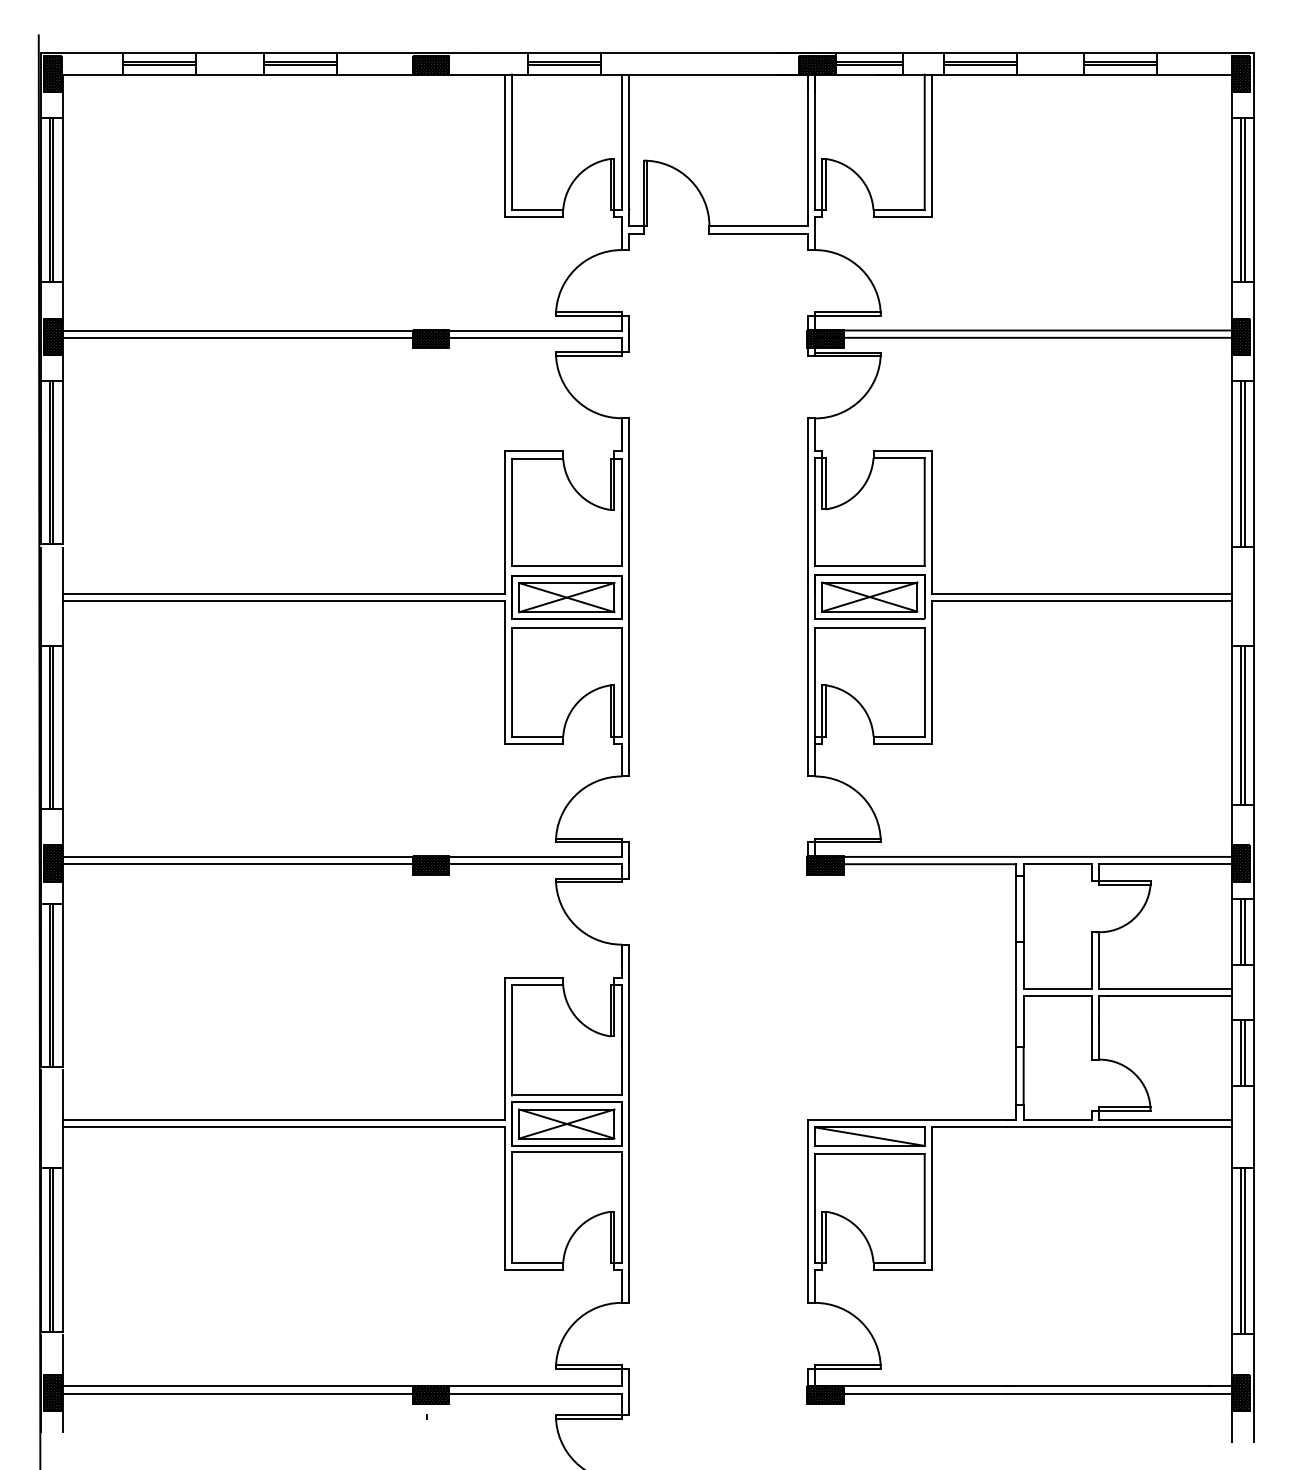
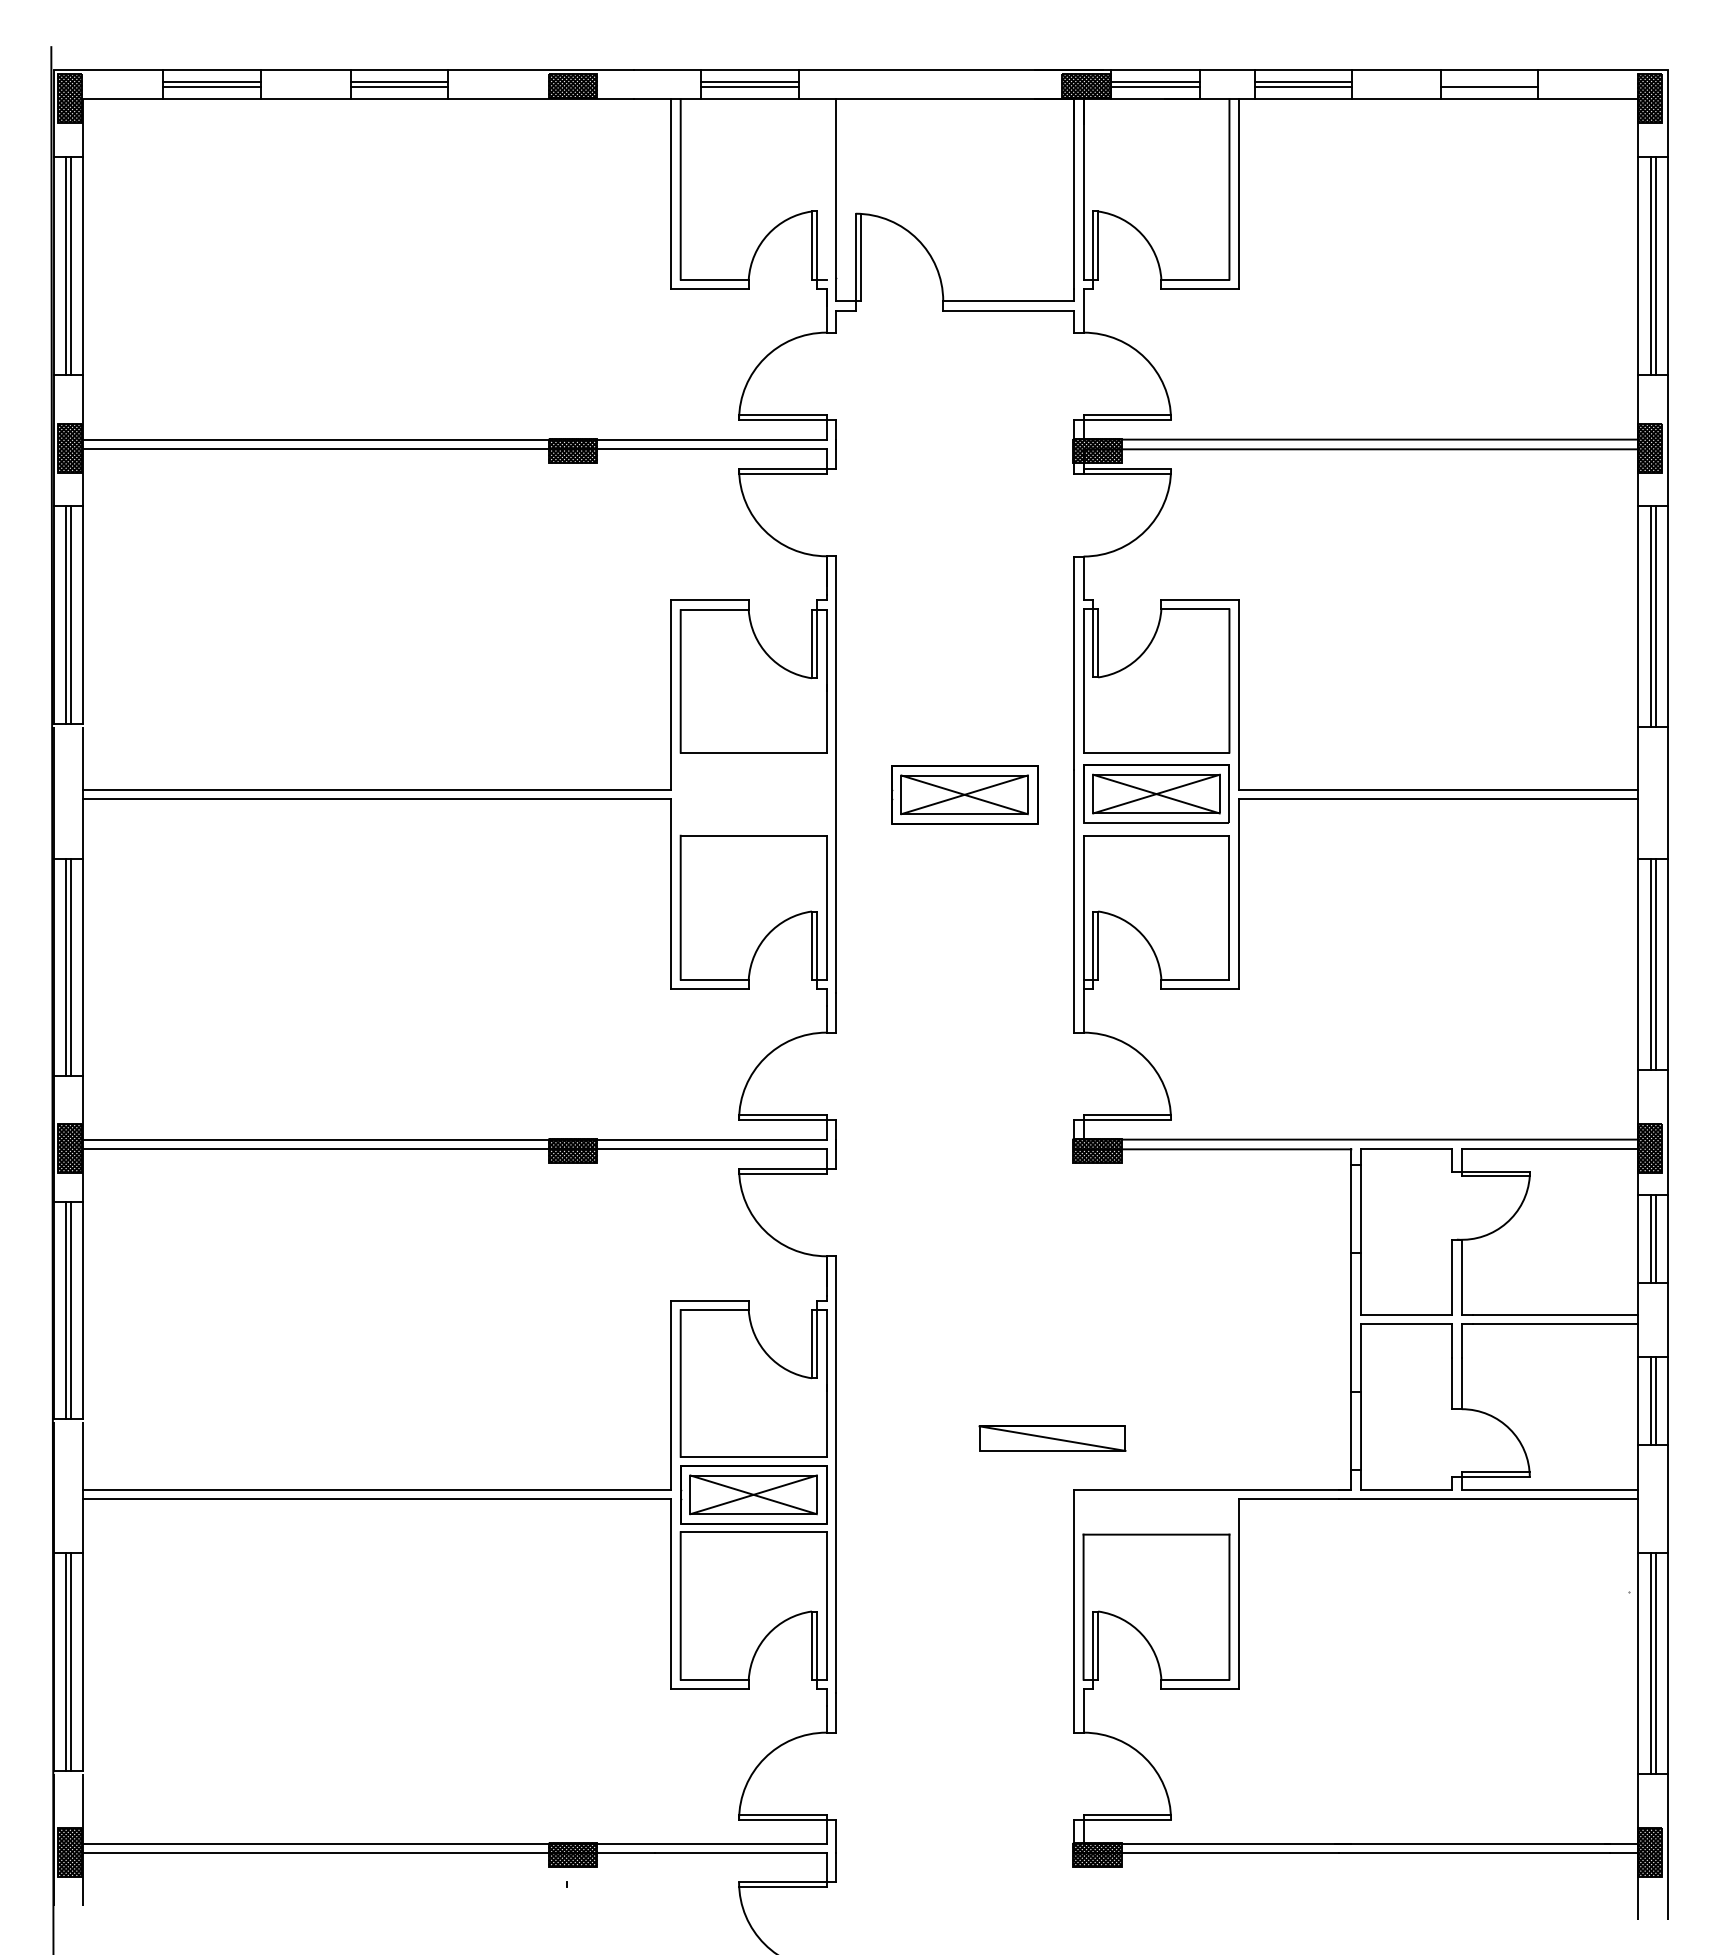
line: (1119, 61) -> (1488, 82), removed
line: (621, 142) -> (826, 189), removed
part: (566, 597) -> (964, 794), moved
part: (869, 1136) -> (1052, 1438), moved

